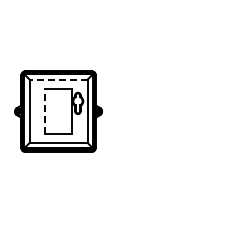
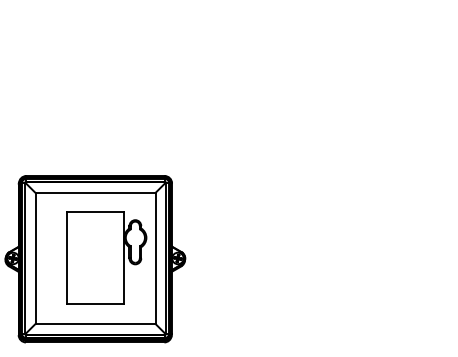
line: (58, 79) -> (95, 192), dashed -> solid
line: (44, 110) -> (66, 256), dashed -> solid

